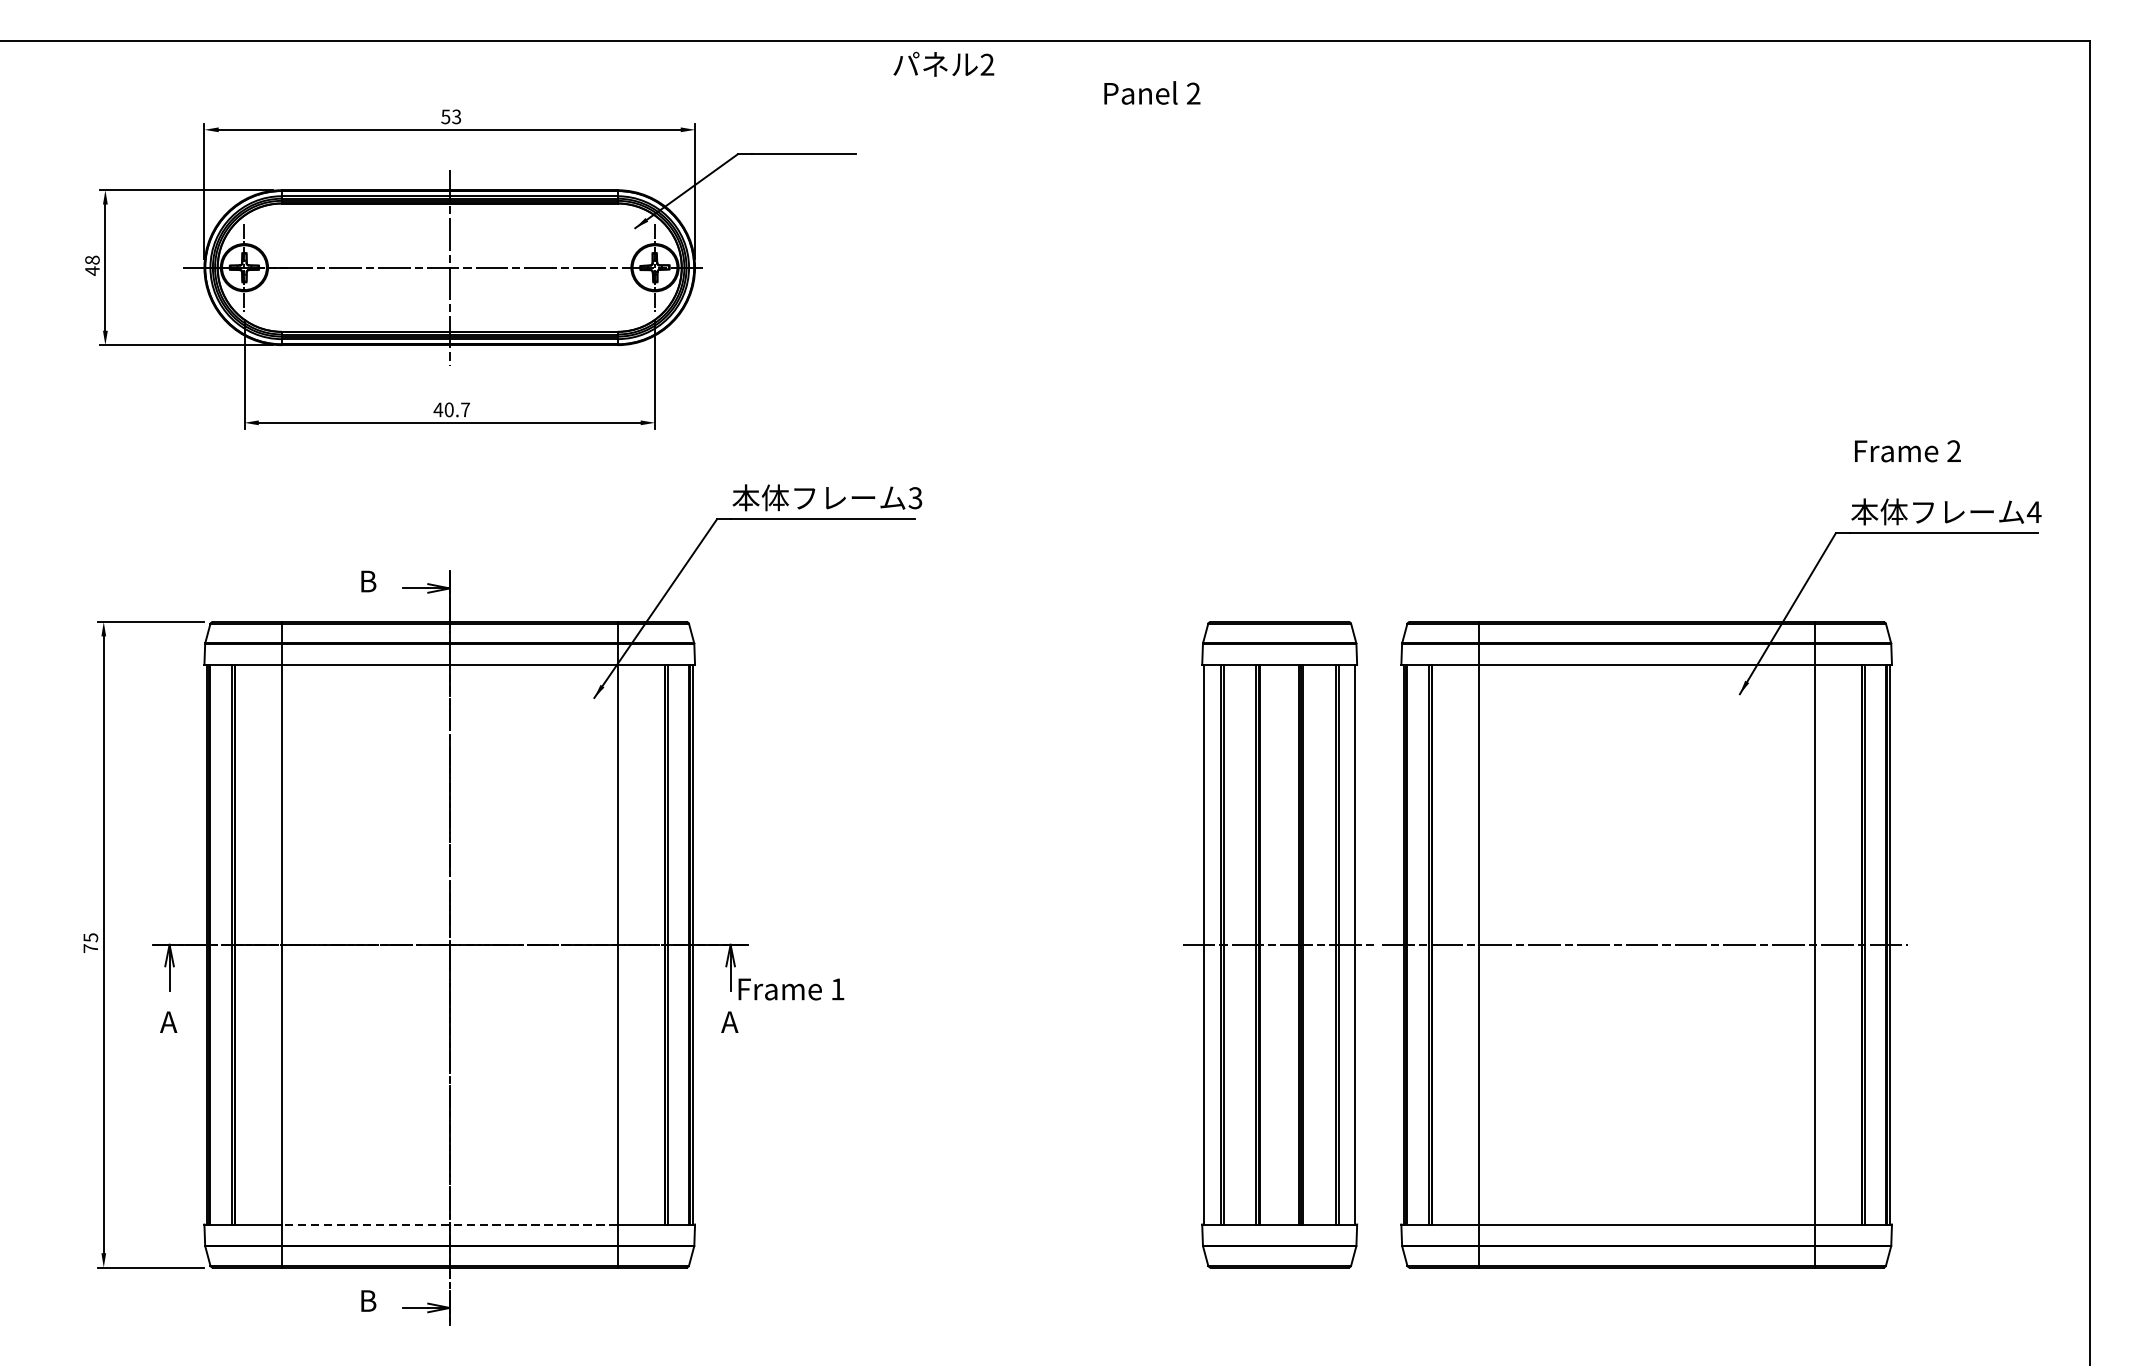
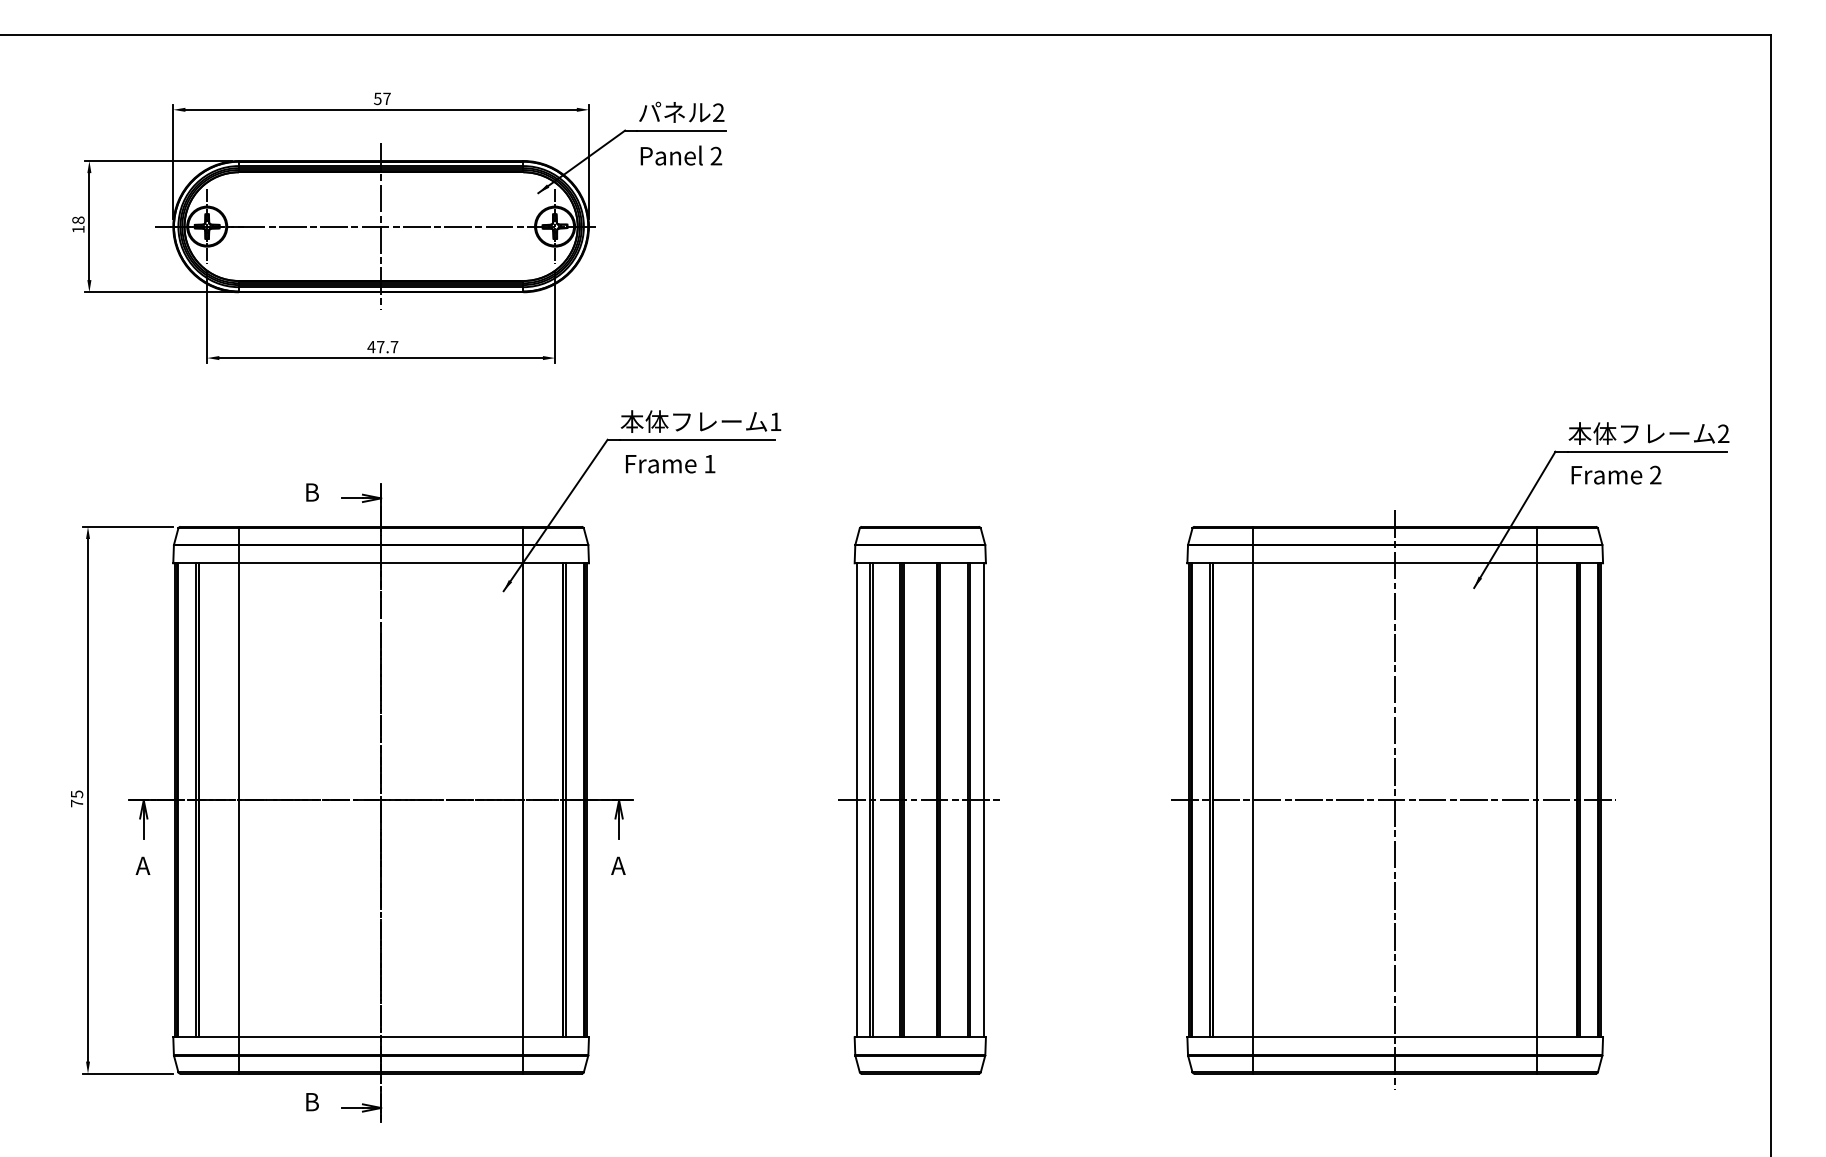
text: (943, 63) -> (681, 111), moved
text: (1152, 92) -> (681, 155), moved
text: (456, 116) -> (386, 98), 53 -> 57
text: (92, 271) -> (78, 229), 48 -> 18
text: (448, 409) -> (380, 346), 40.7 -> 47.7
text: (1907, 450) -> (1616, 474), moved
text: (915, 497) -> (775, 421), 3 -> 1
text: (2034, 511) -> (1723, 433), 4 -> 2
part: (1277, 945) -> (918, 800), moved
line: (1646, 945) -> (1395, 800), added
text: (791, 989) -> (670, 464), moved
line: (448, 1224) -> (380, 1037), dashed -> solid

